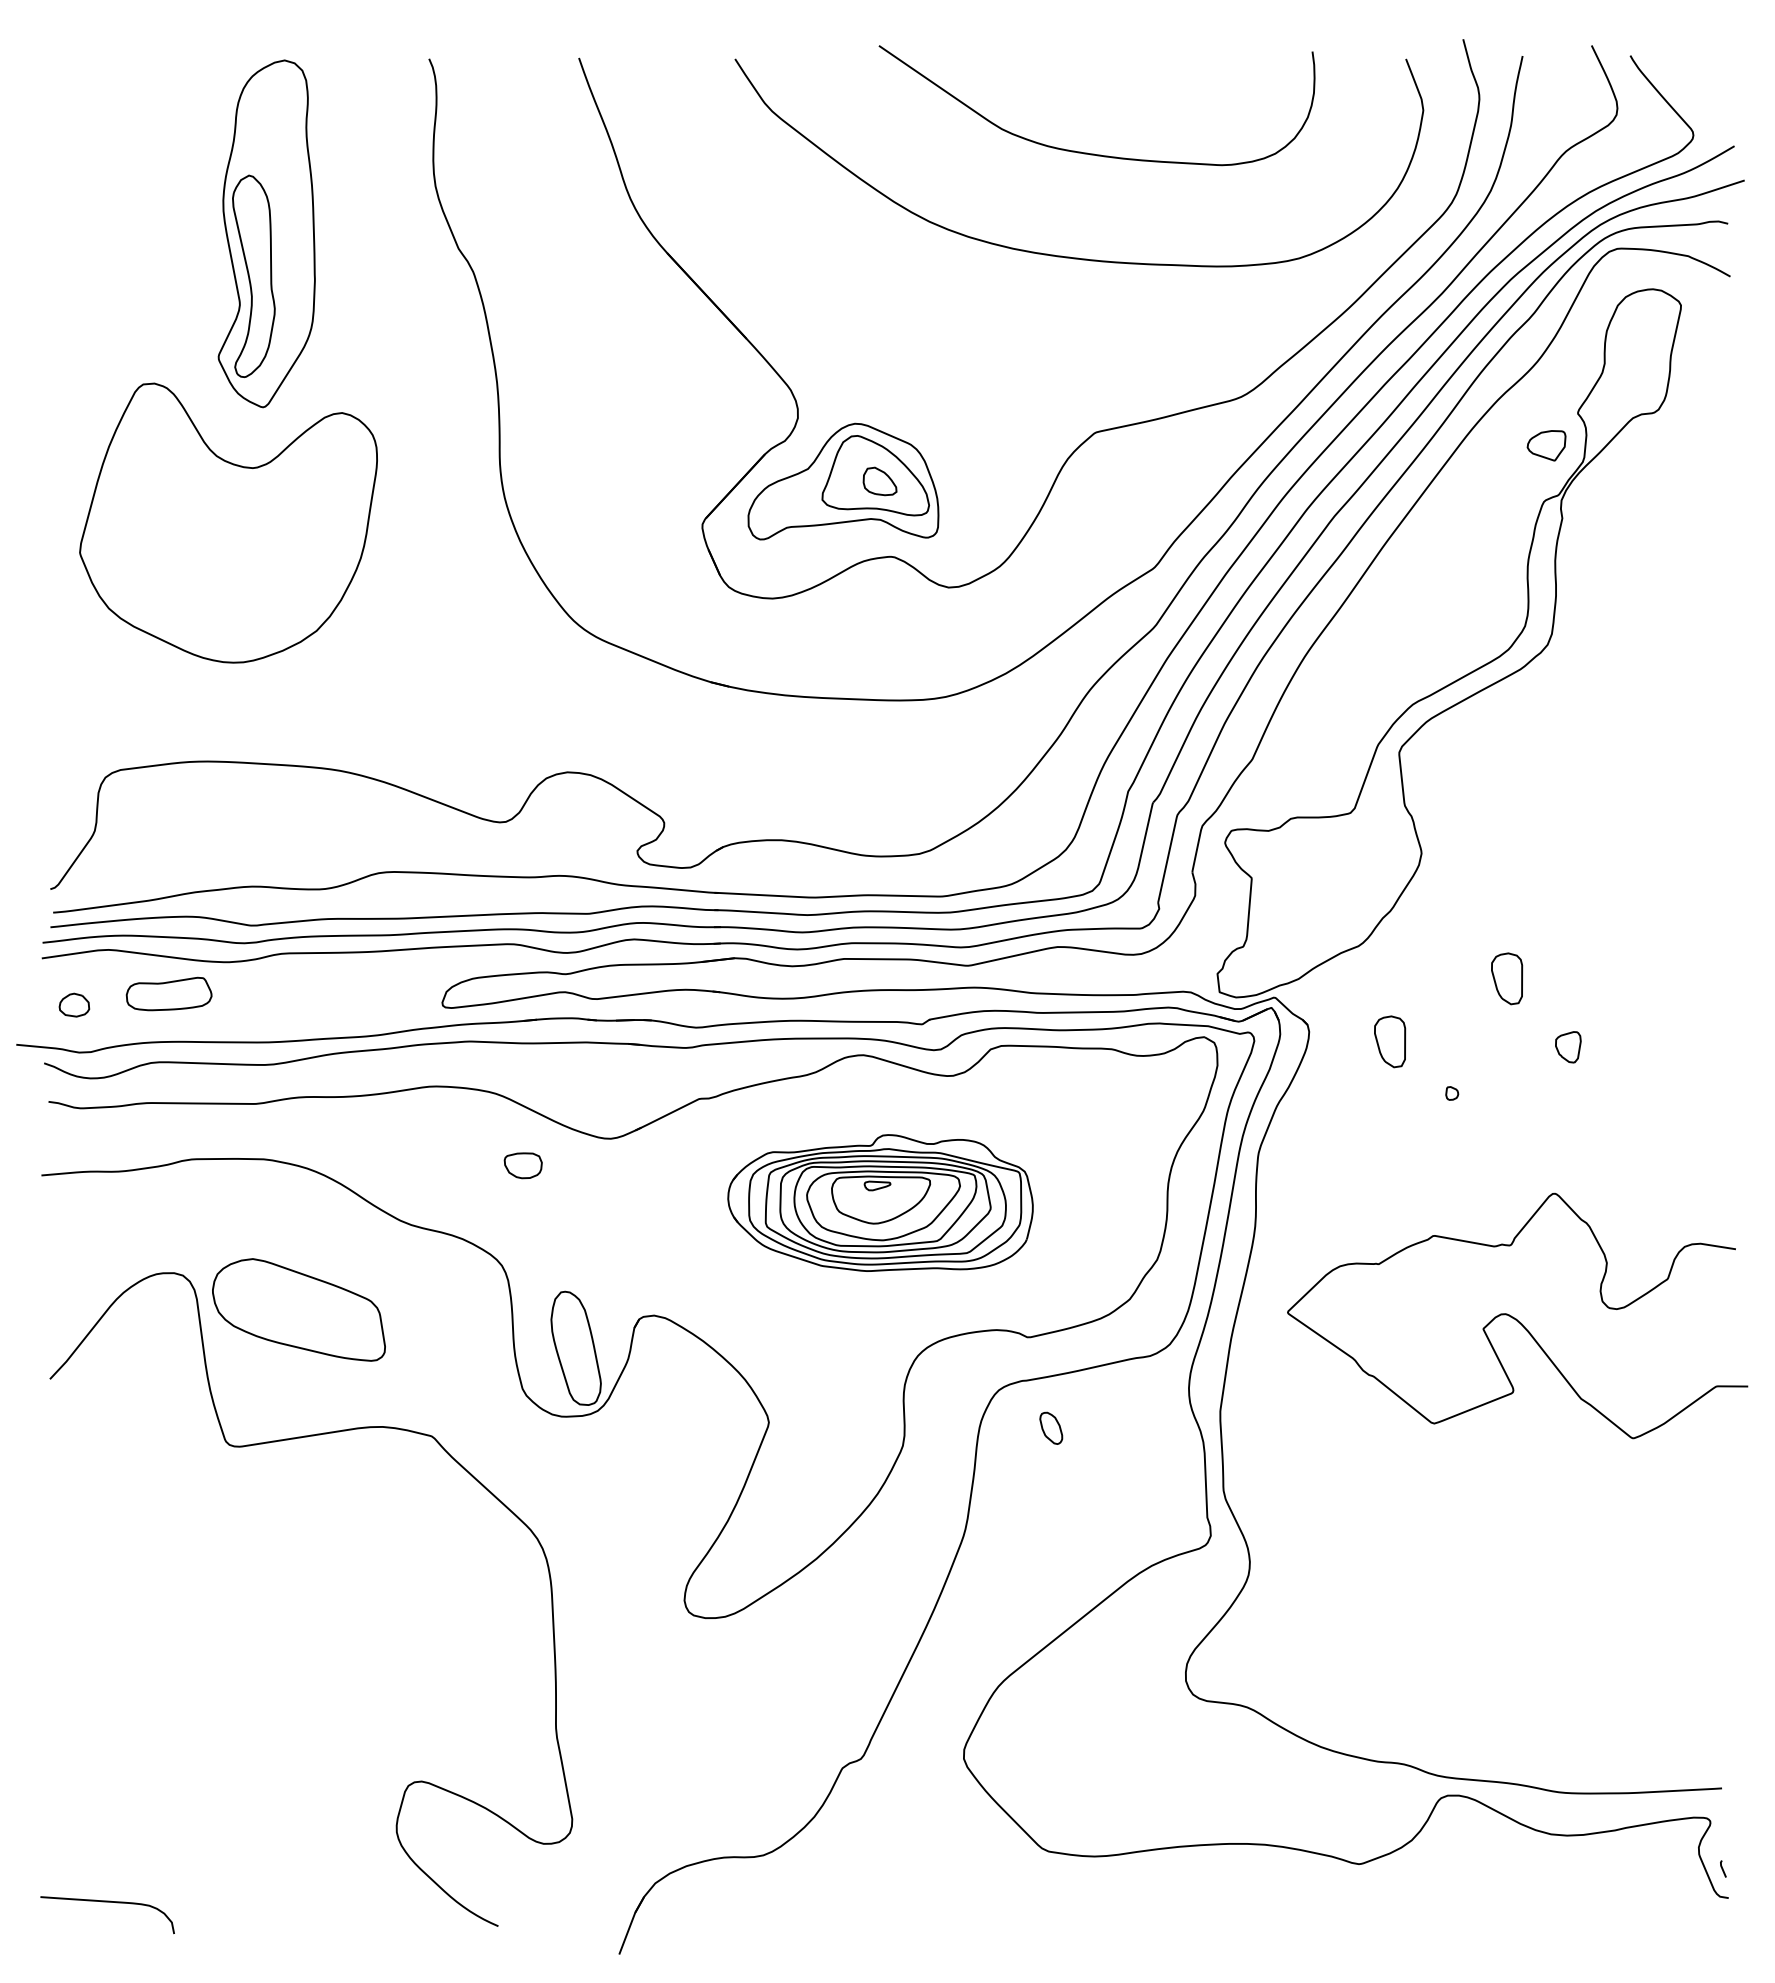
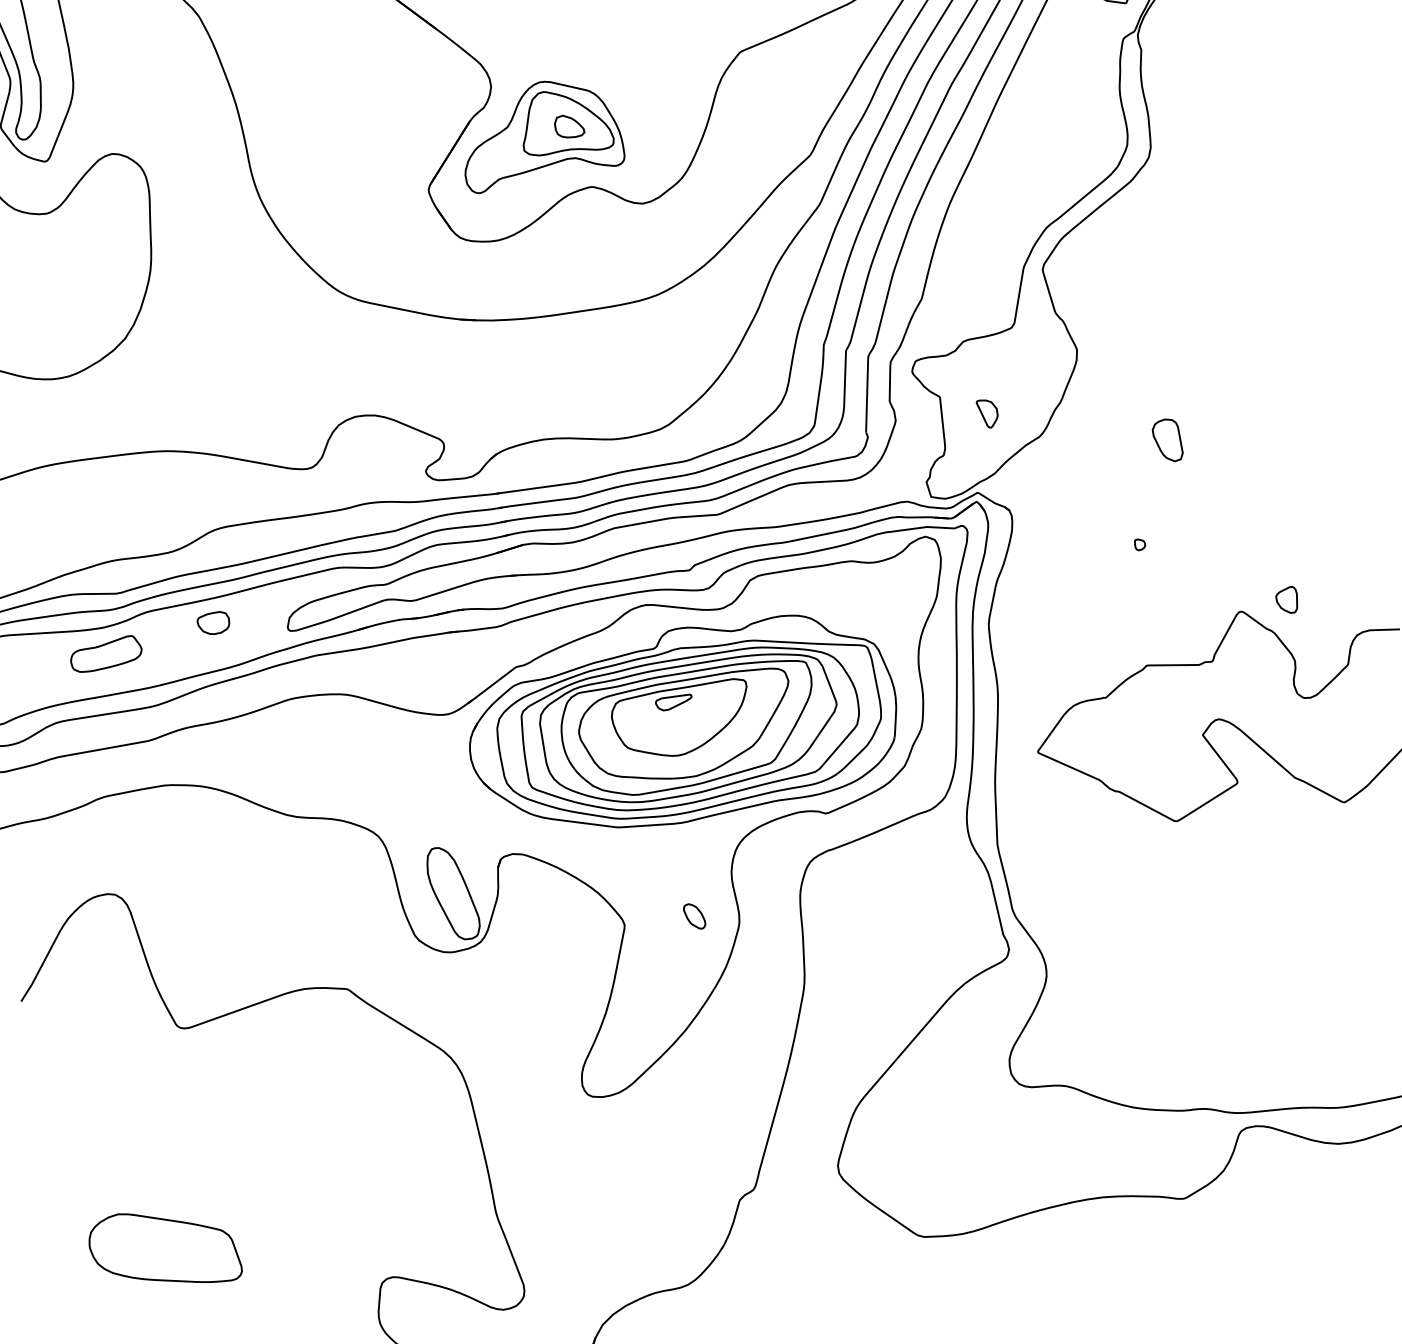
part: (1304, 907) -> (988, 413), added
part: (168, 993) -> (105, 654), moved
part: (1390, 1041) -> (1080, 511), removed
part: (1568, 1047) -> (1287, 600), moved
part: (522, 1165) -> (213, 623), moved
part: (880, 1202) -> (682, 724), size x1.67
part: (298, 1309) -> (163, 1249), moved
part: (1051, 1427) -> (694, 915), moved

